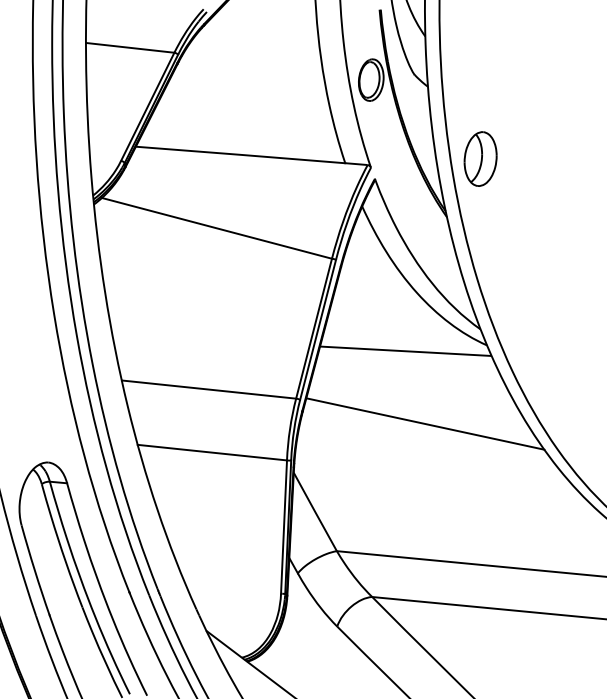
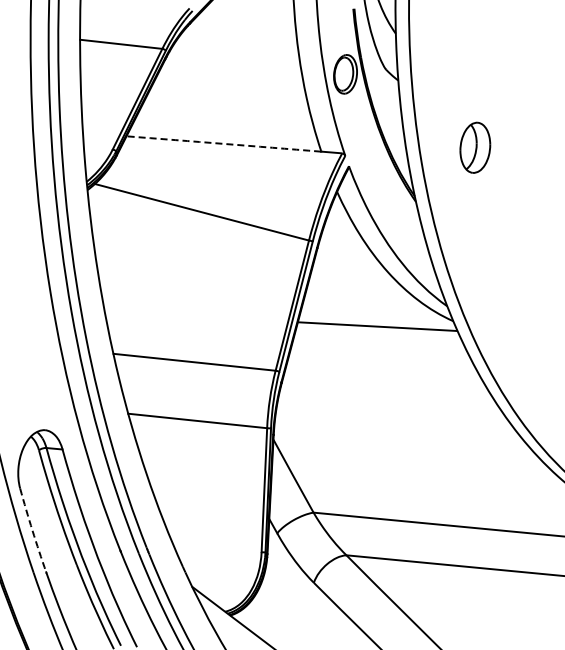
arc: (240, 154) -> (223, 143), solid -> dashed
part: (480, 158) -> (475, 147), moved
line: (424, 424) -> (395, 394), removed
arc: (34, 570) -> (32, 530), solid -> dashed

